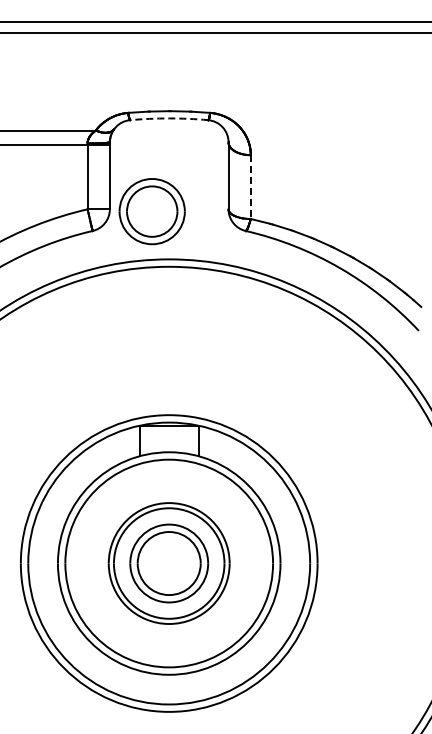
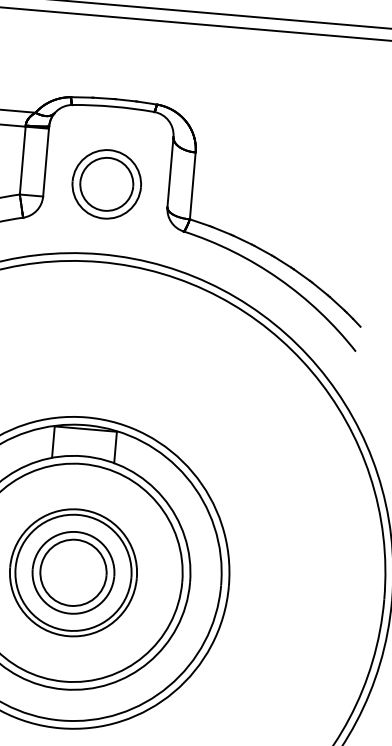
arc: (169, 118) -> (113, 106), dashed -> solid
line: (250, 187) -> (192, 186), dashed -> solid
part: (151, 211) -> (106, 184), moved

